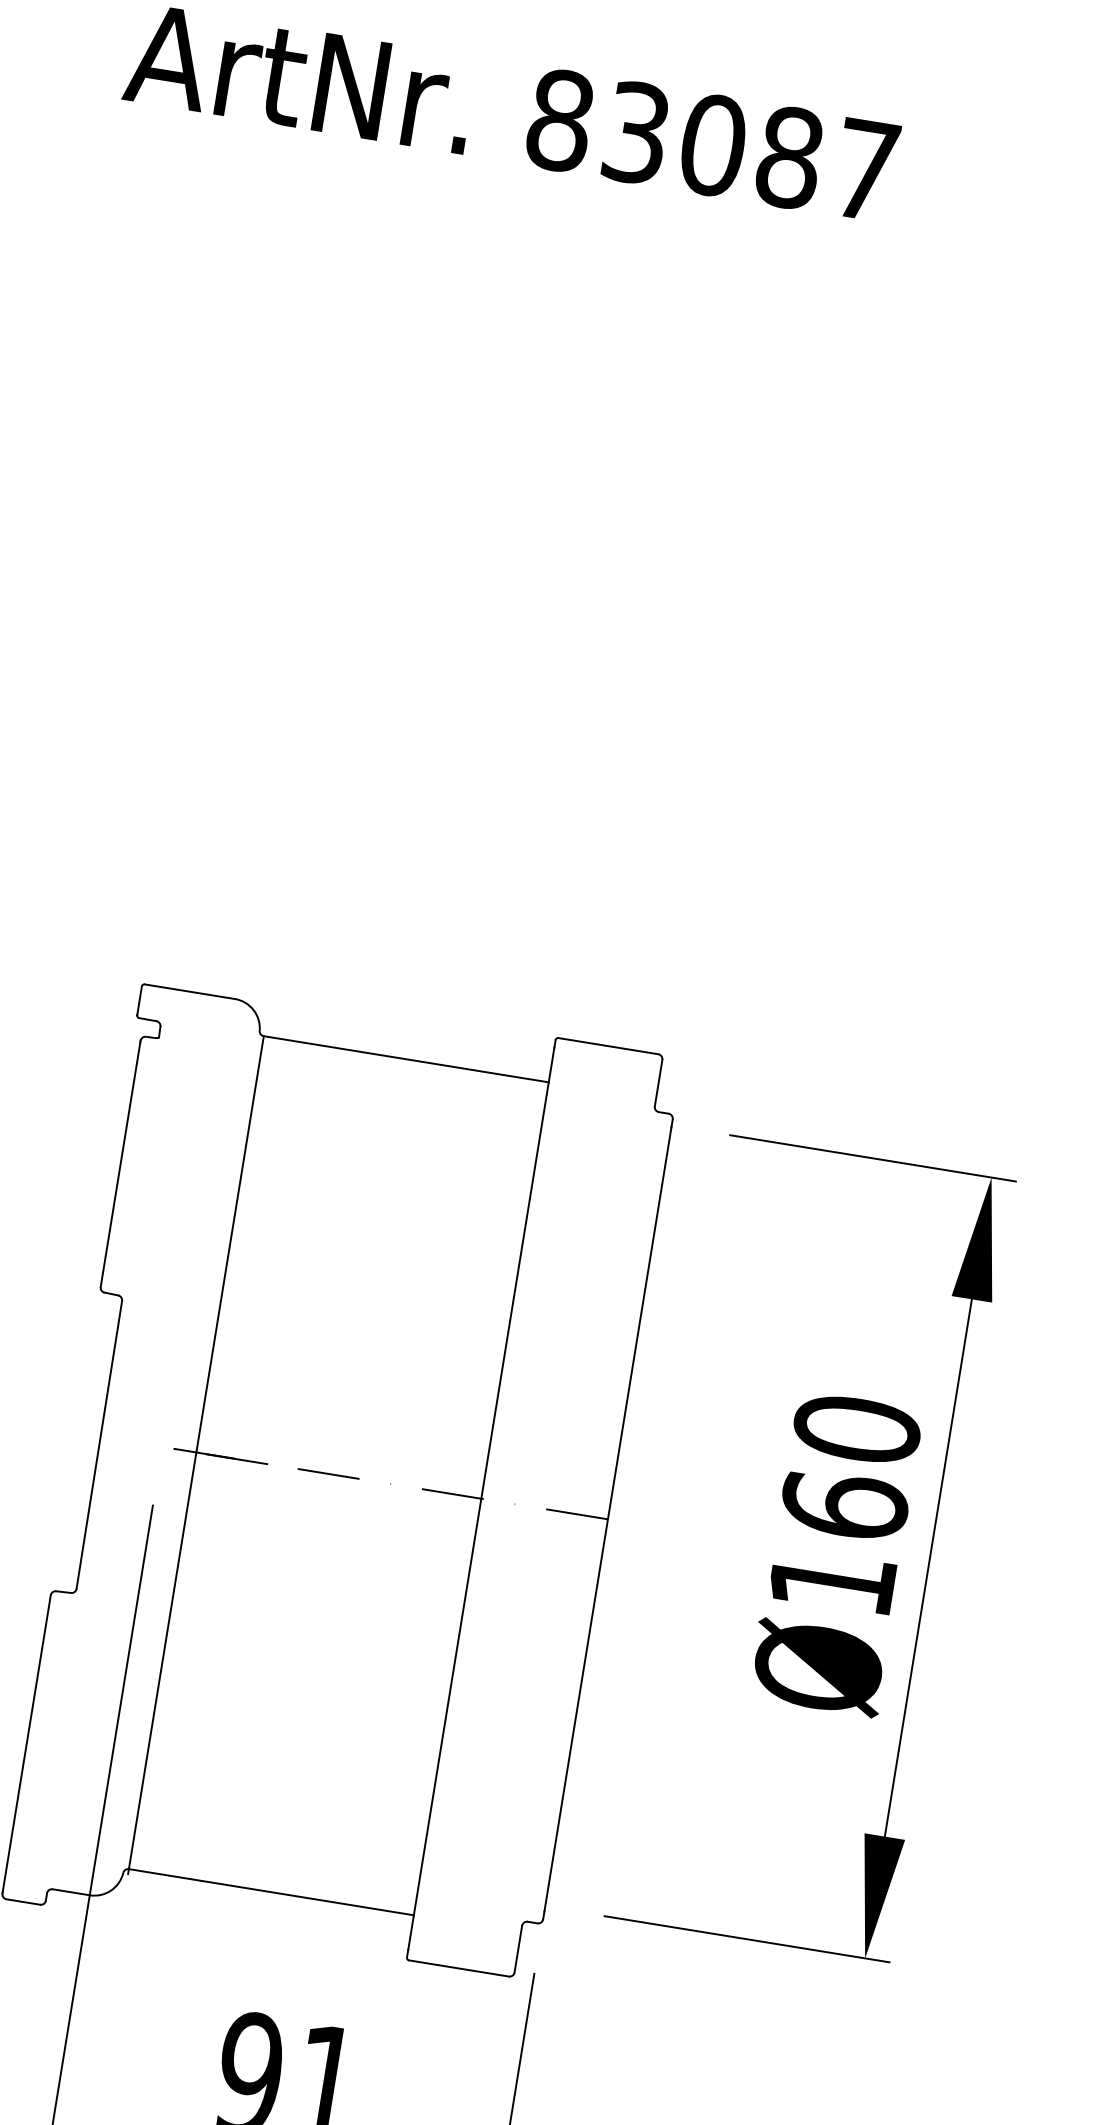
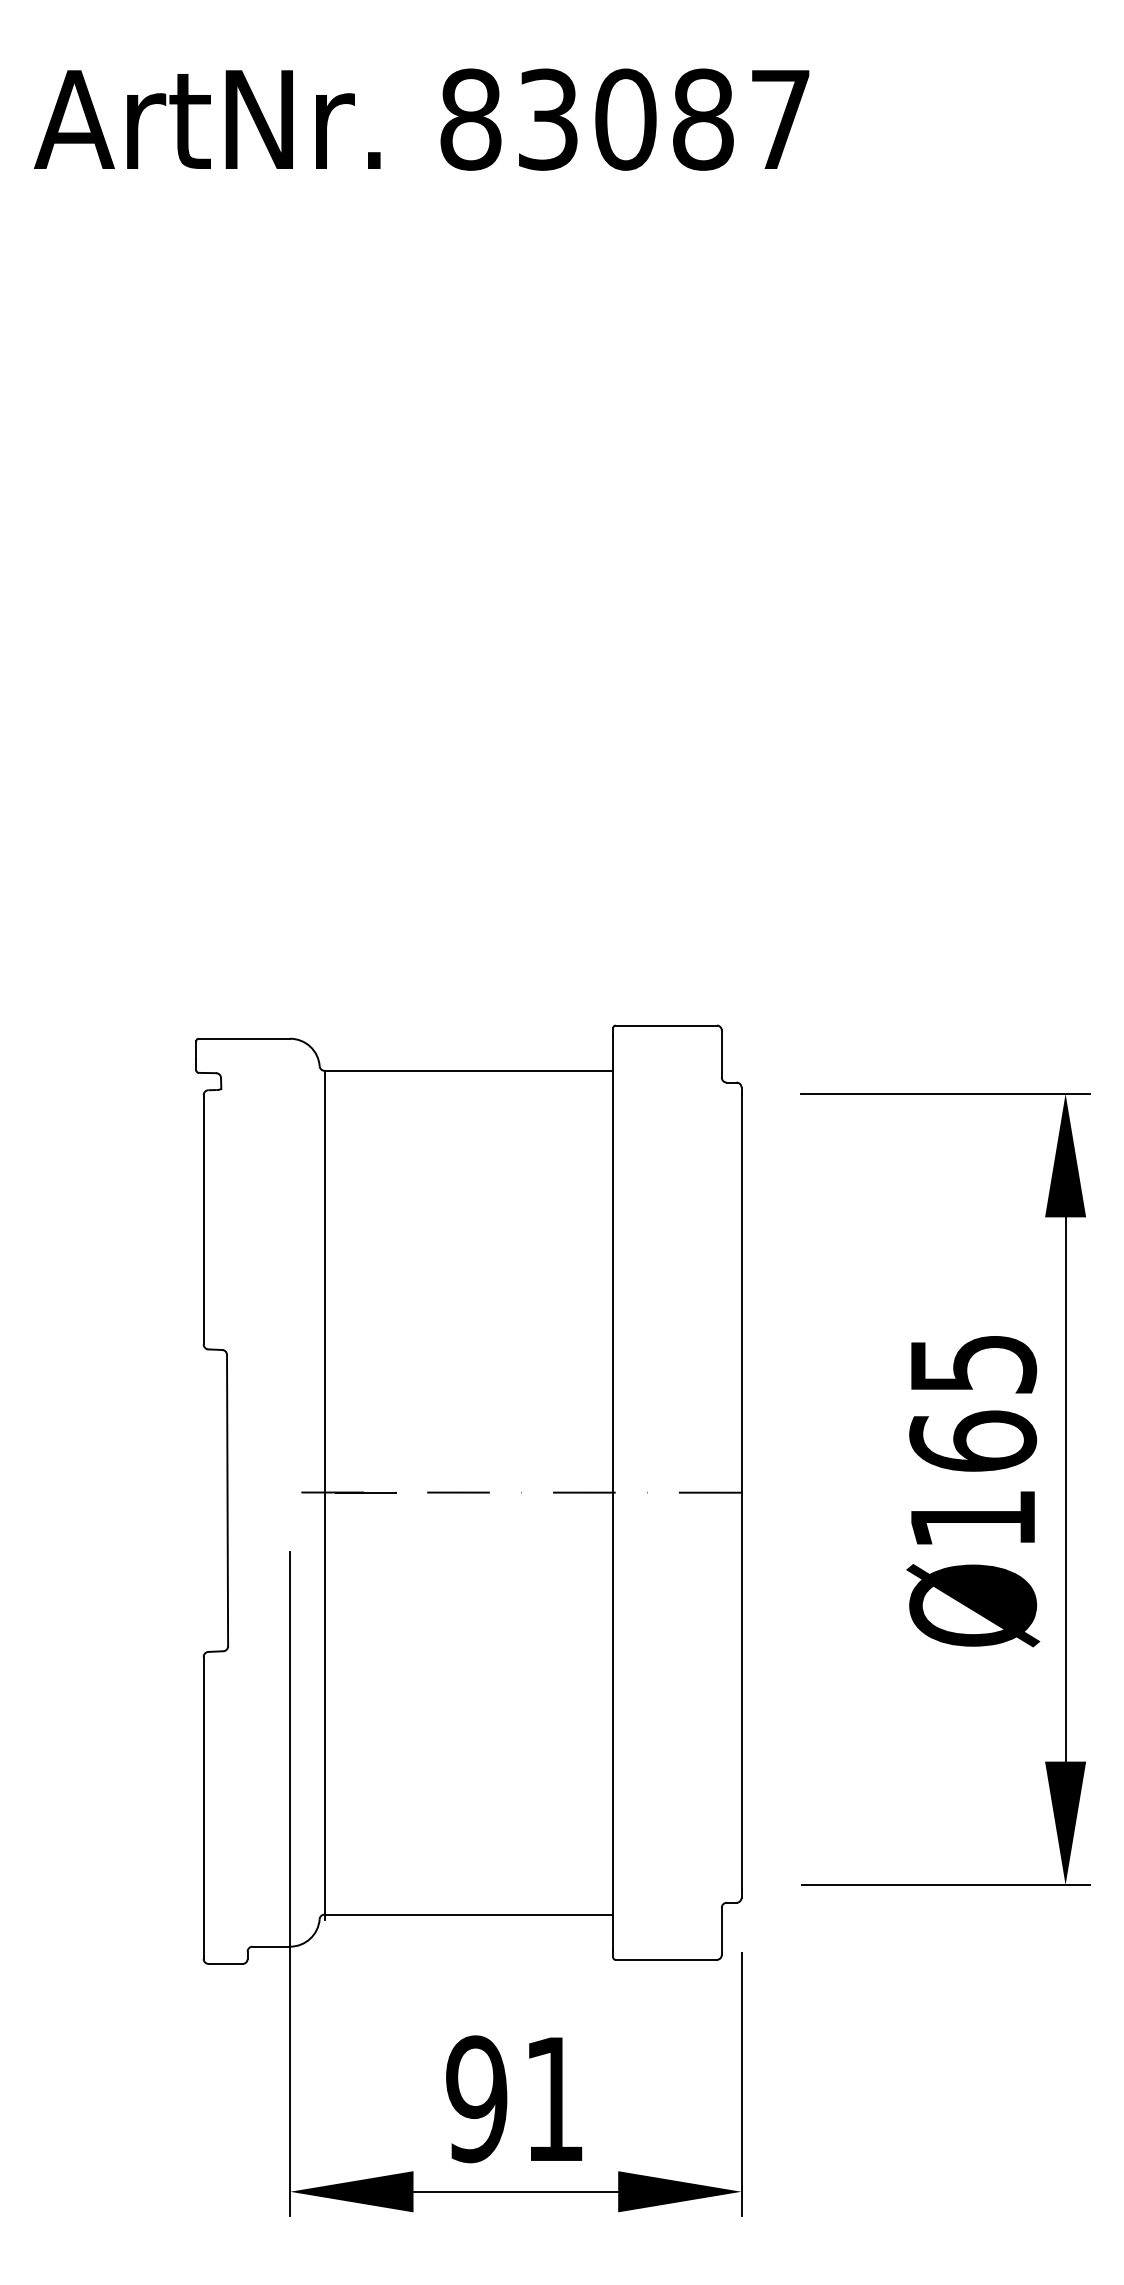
text: (857, 1428) -> (973, 1363), Ø160 -> Ø165

